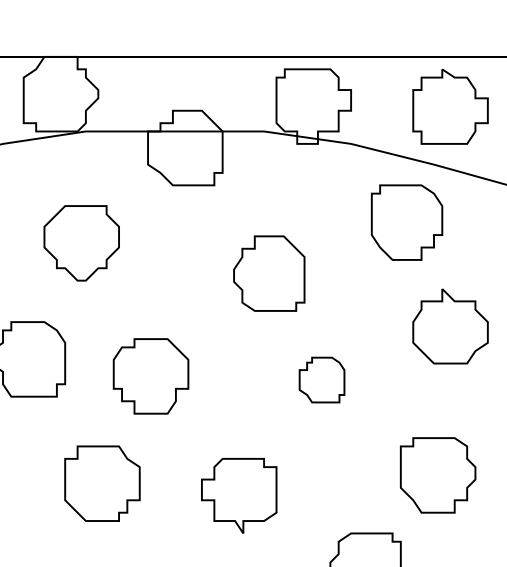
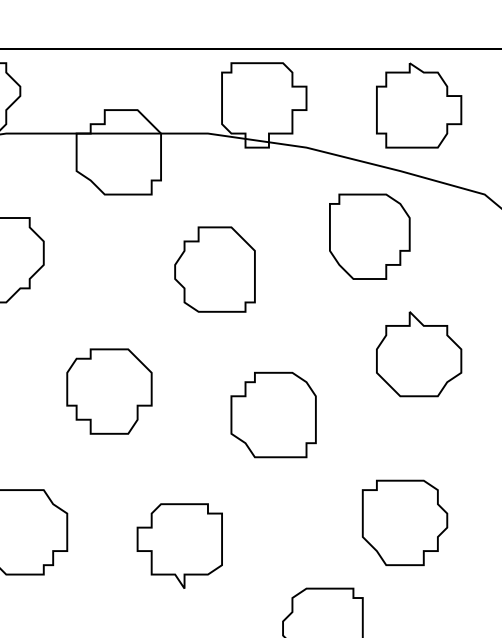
part: (269, 273) -> (215, 269), moved
part: (150, 376) -> (108, 391), moved
part: (321, 379) -> (272, 414), size x1.67

